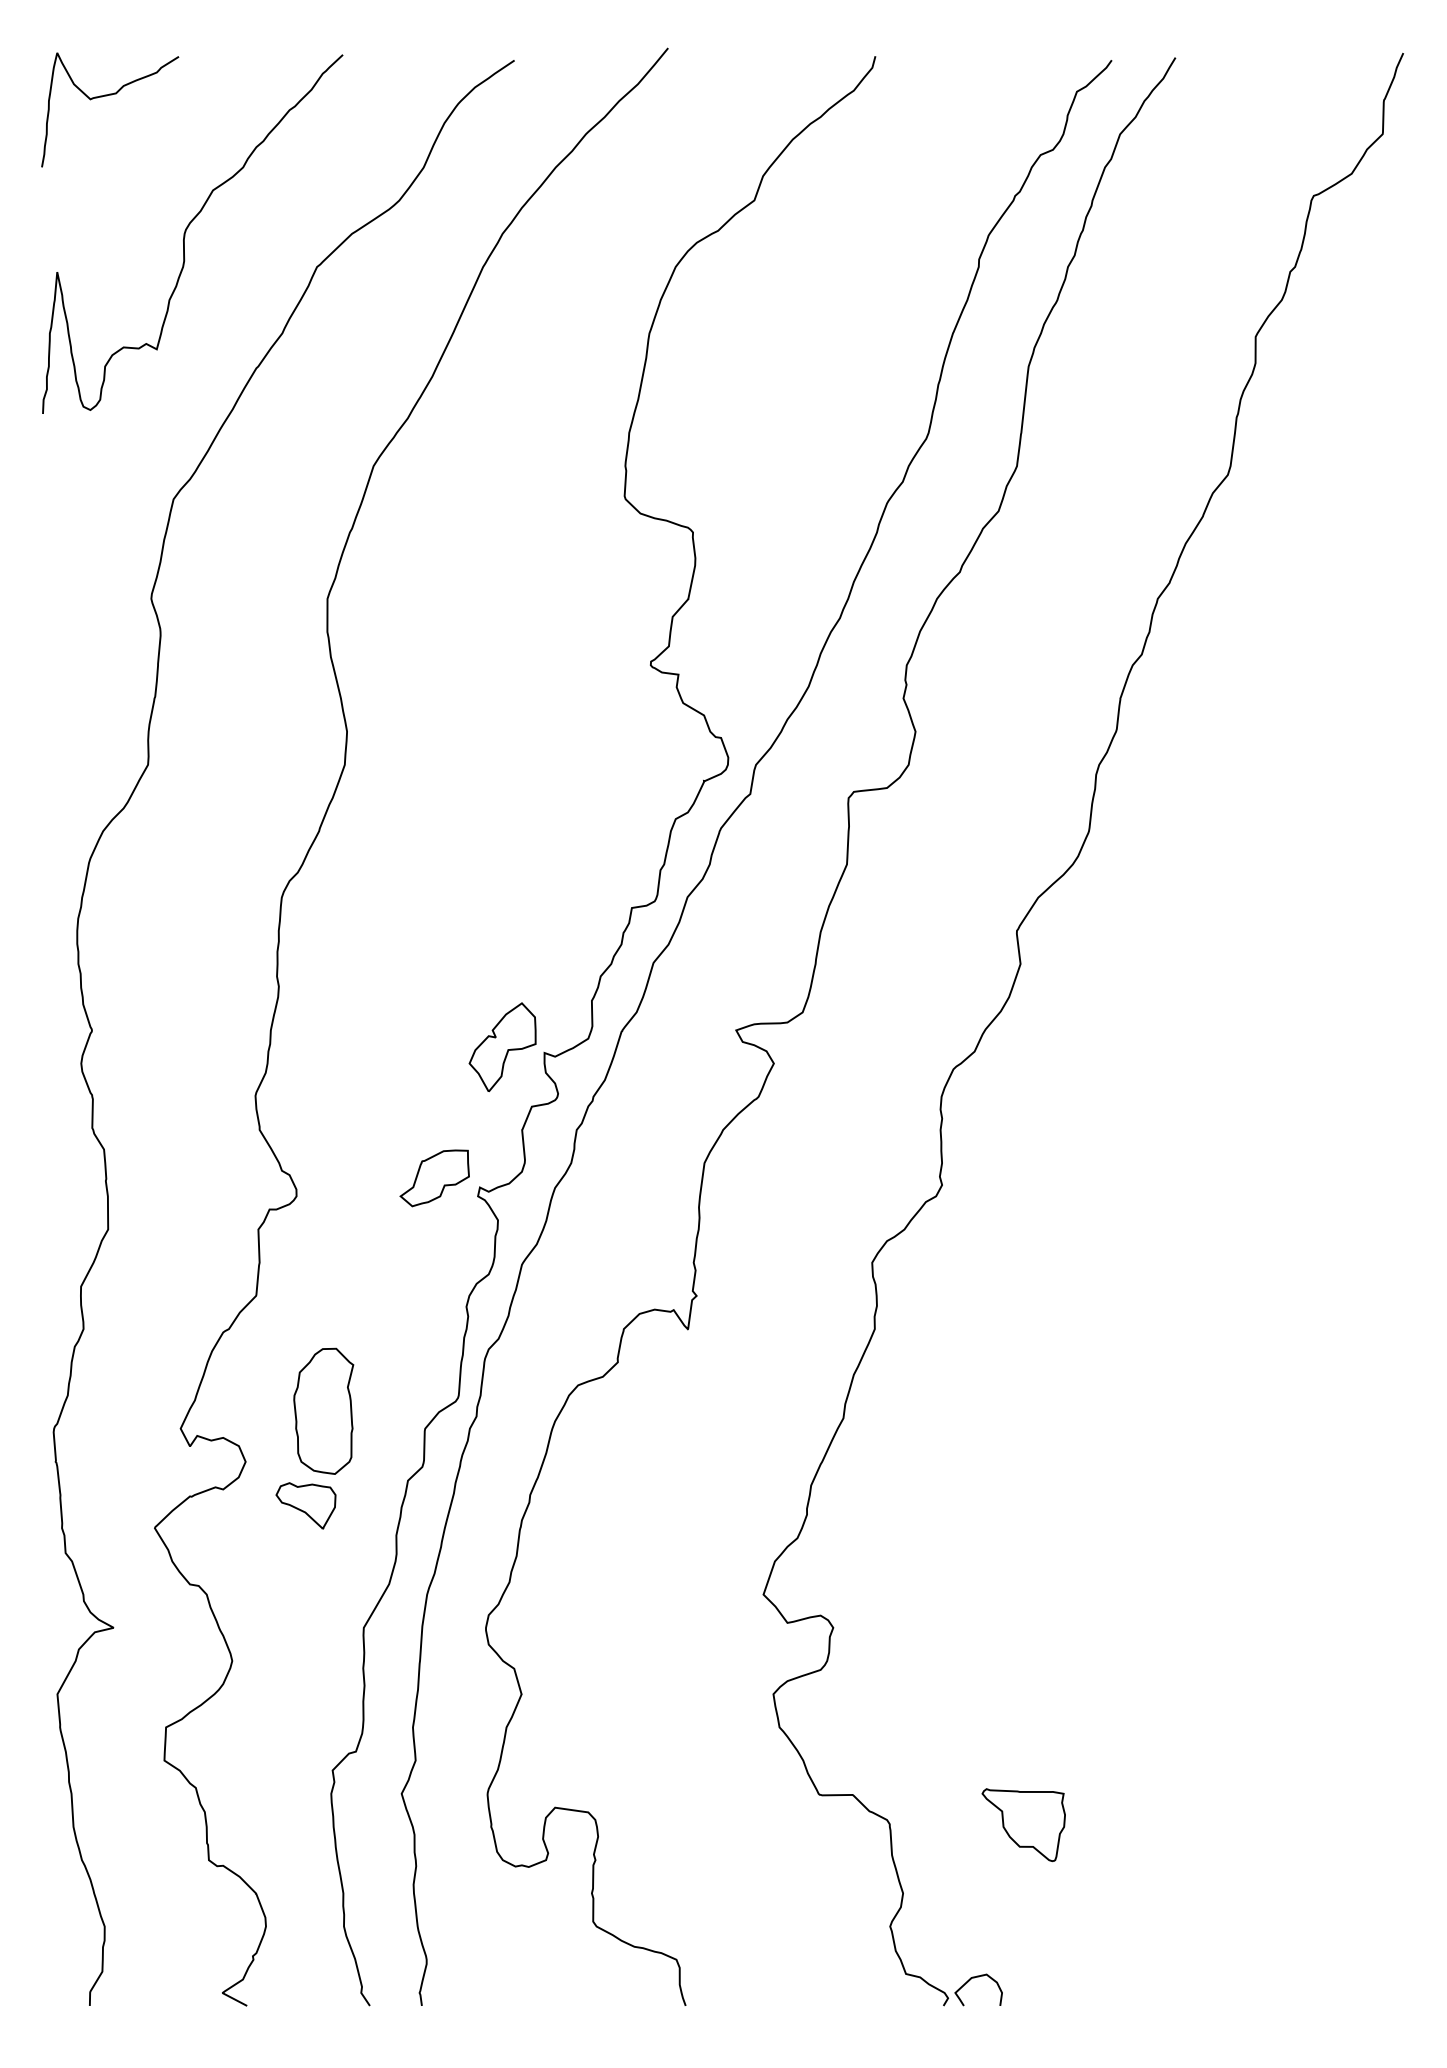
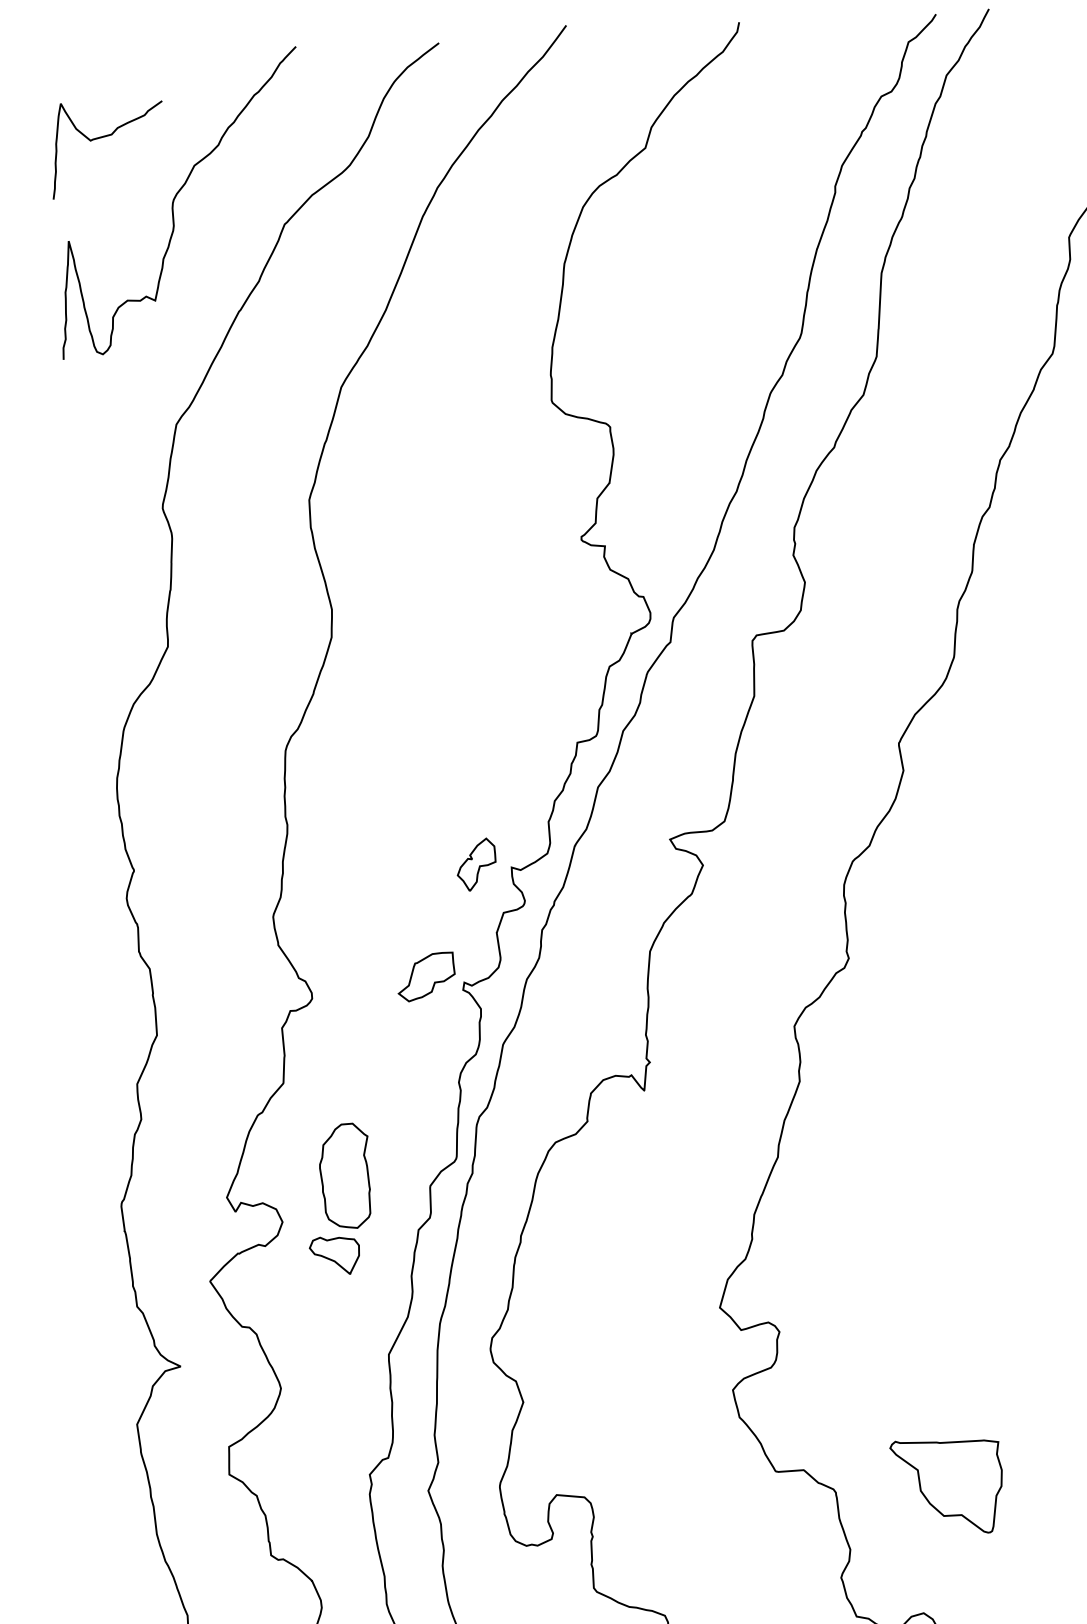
curve: (107, 96) -> (104, 137), moved
part: (502, 1047) -> (476, 864), size x0.7
part: (1023, 1825) -> (947, 1487), size x1.6

